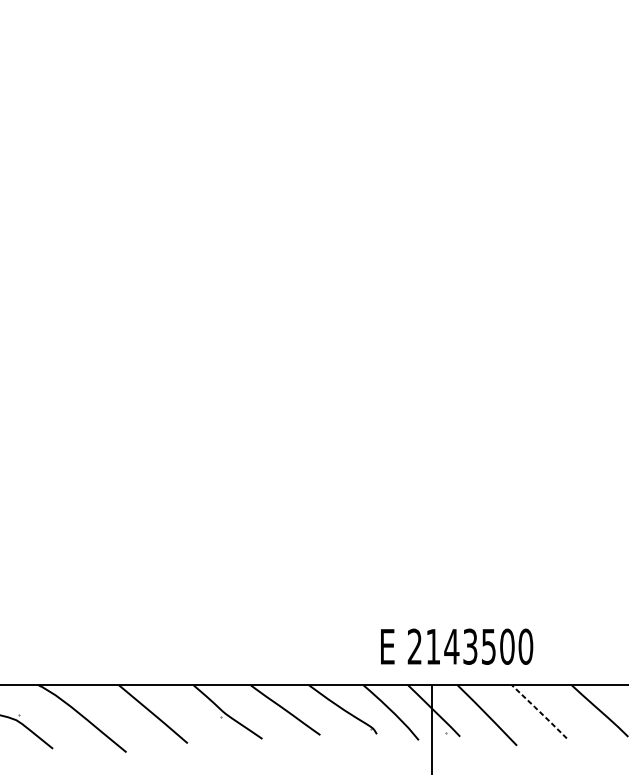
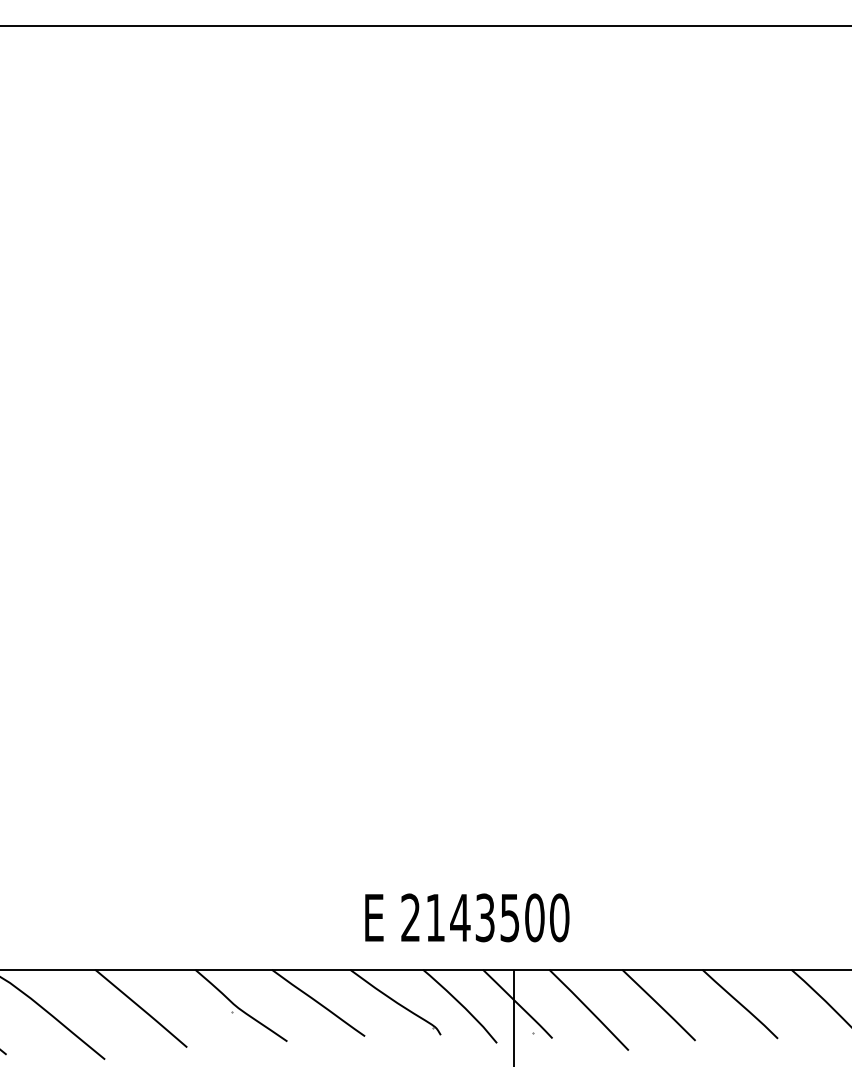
text: (457, 646) -> (467, 917), moved
line: (539, 712) -> (659, 1005), dashed -> solid

